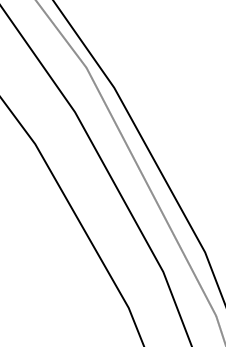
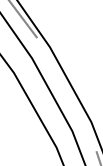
line: (150, 191) -> (66, 94), removed

